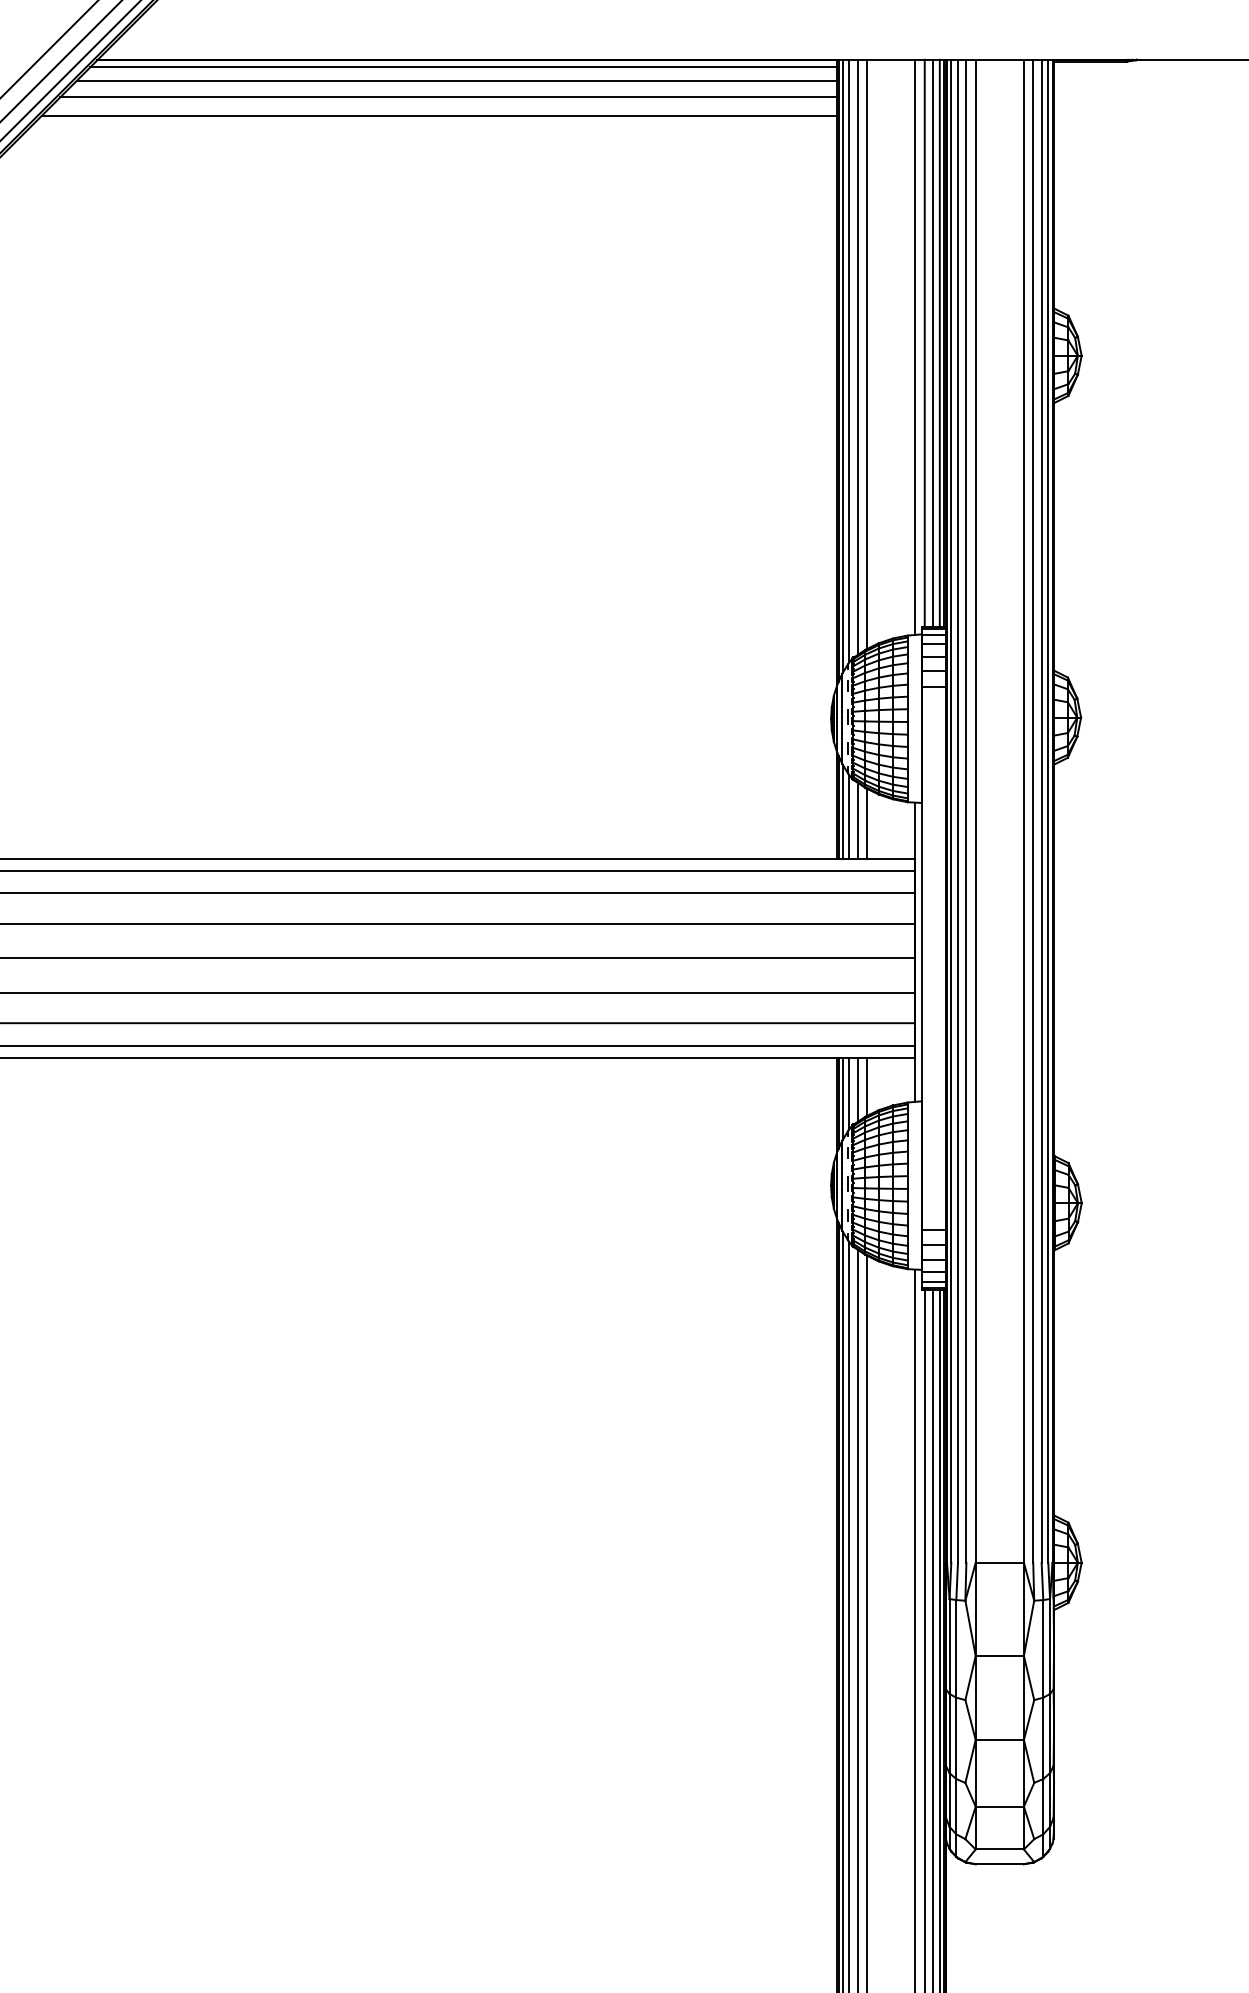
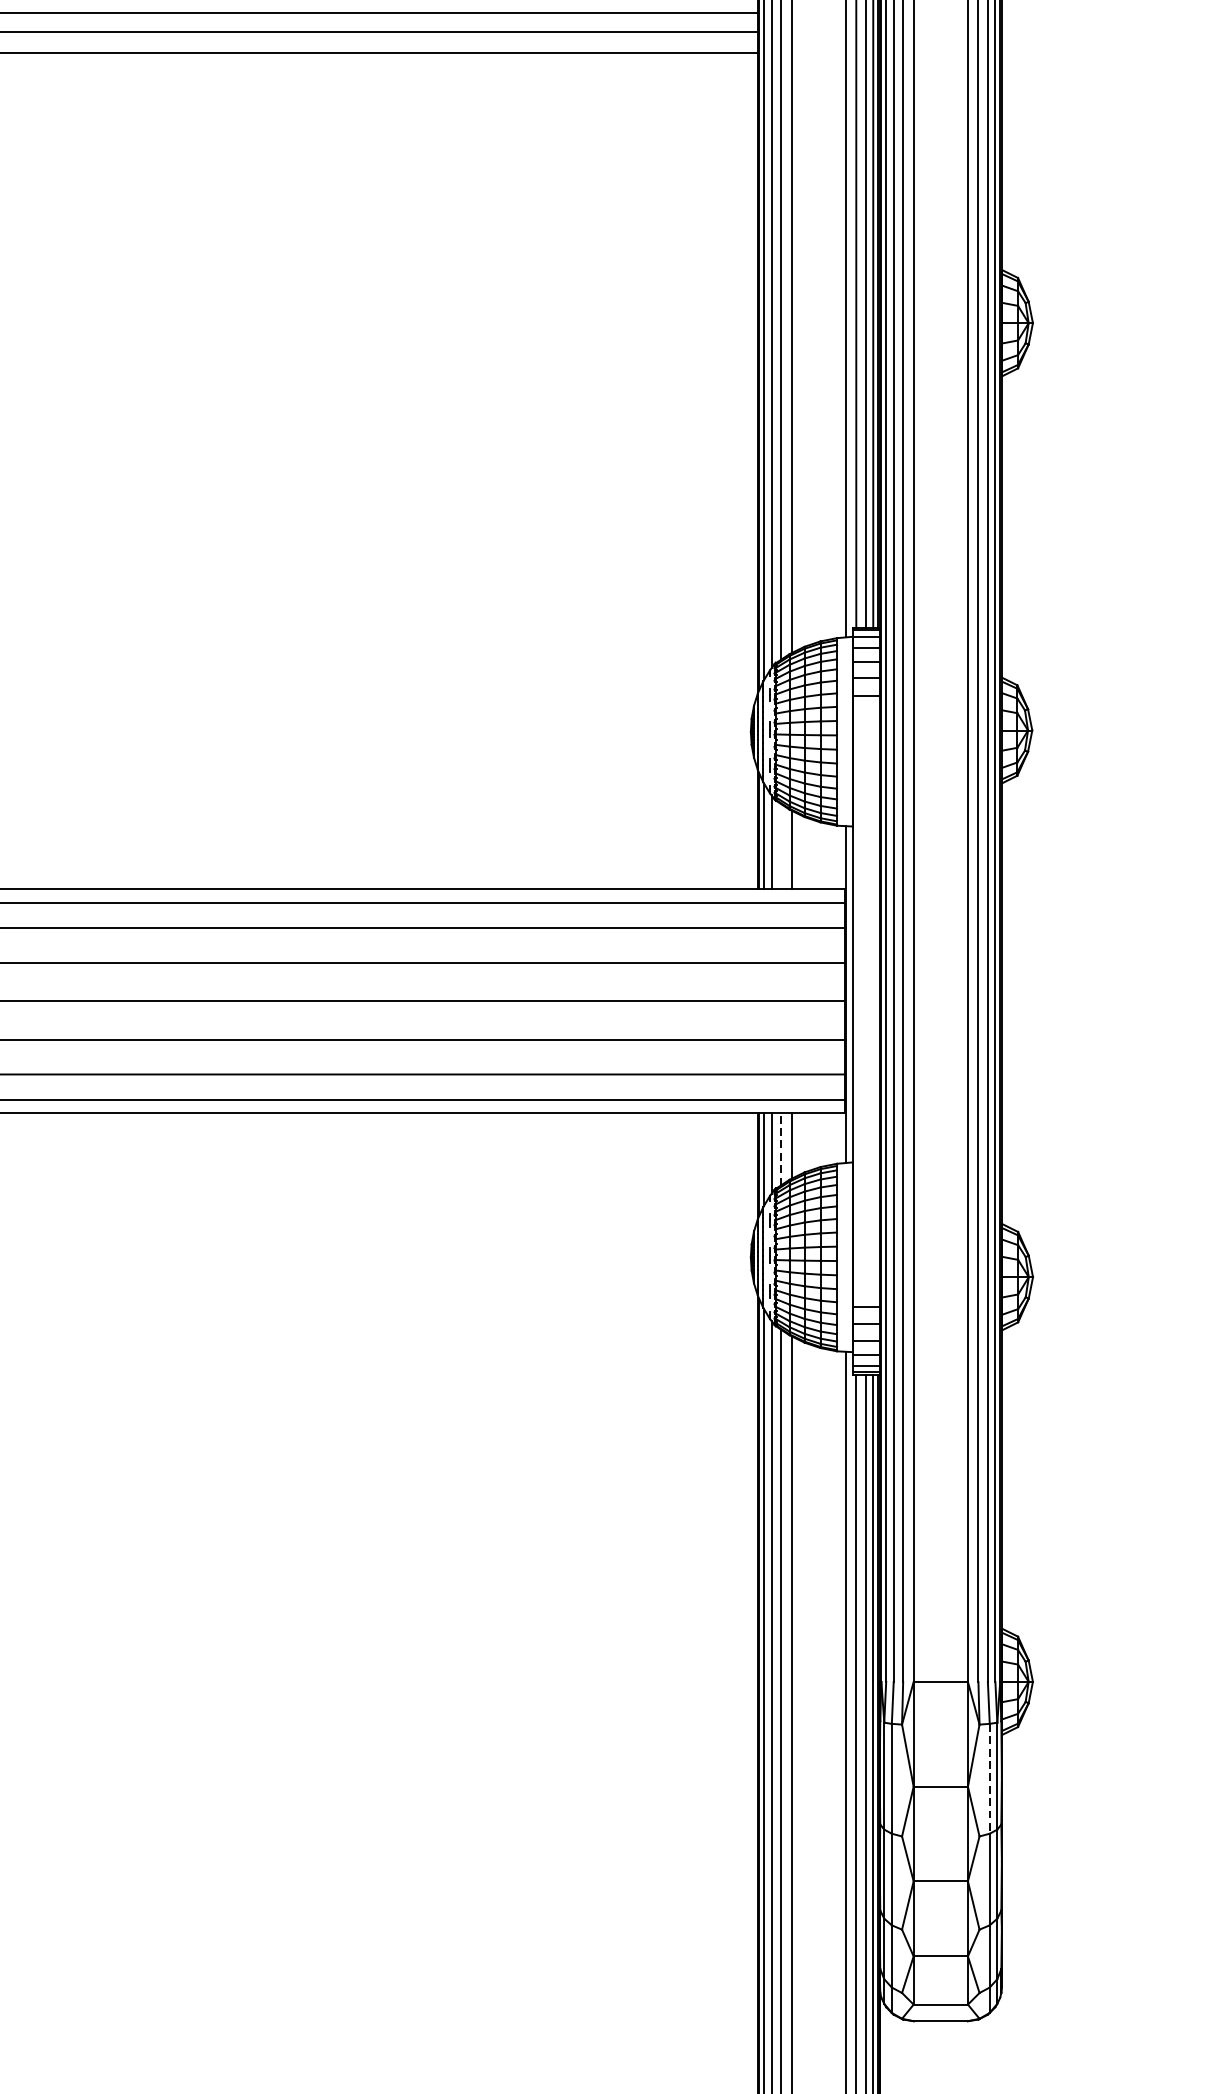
line: (857, 820) -> (780, 846), removed
line: (857, 1089) -> (780, 1149), solid -> dashed
line: (1043, 1648) -> (989, 1778), solid -> dashed

